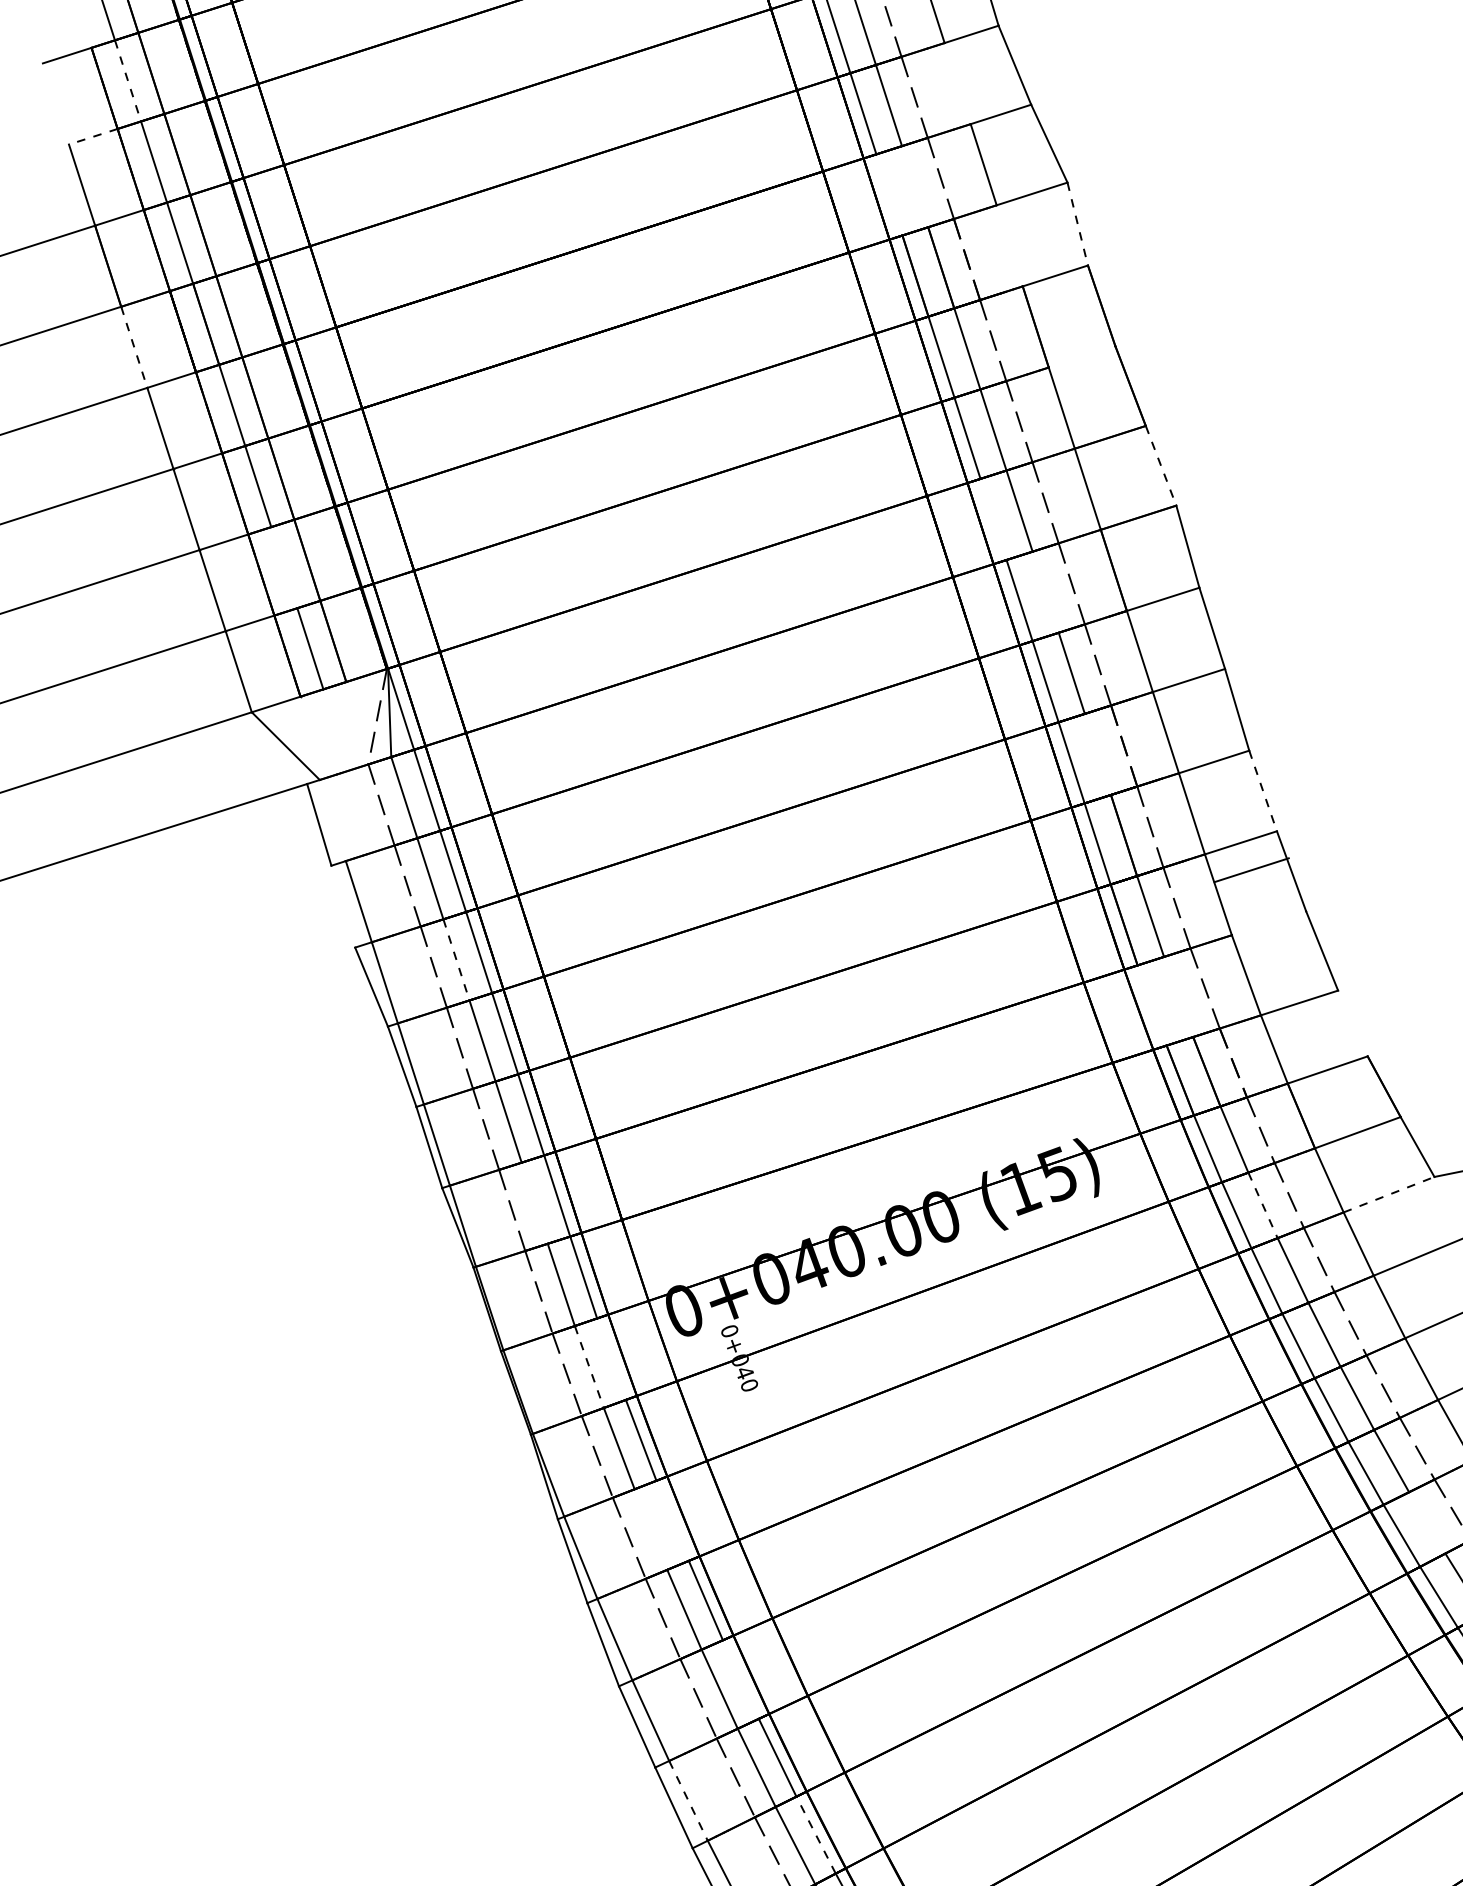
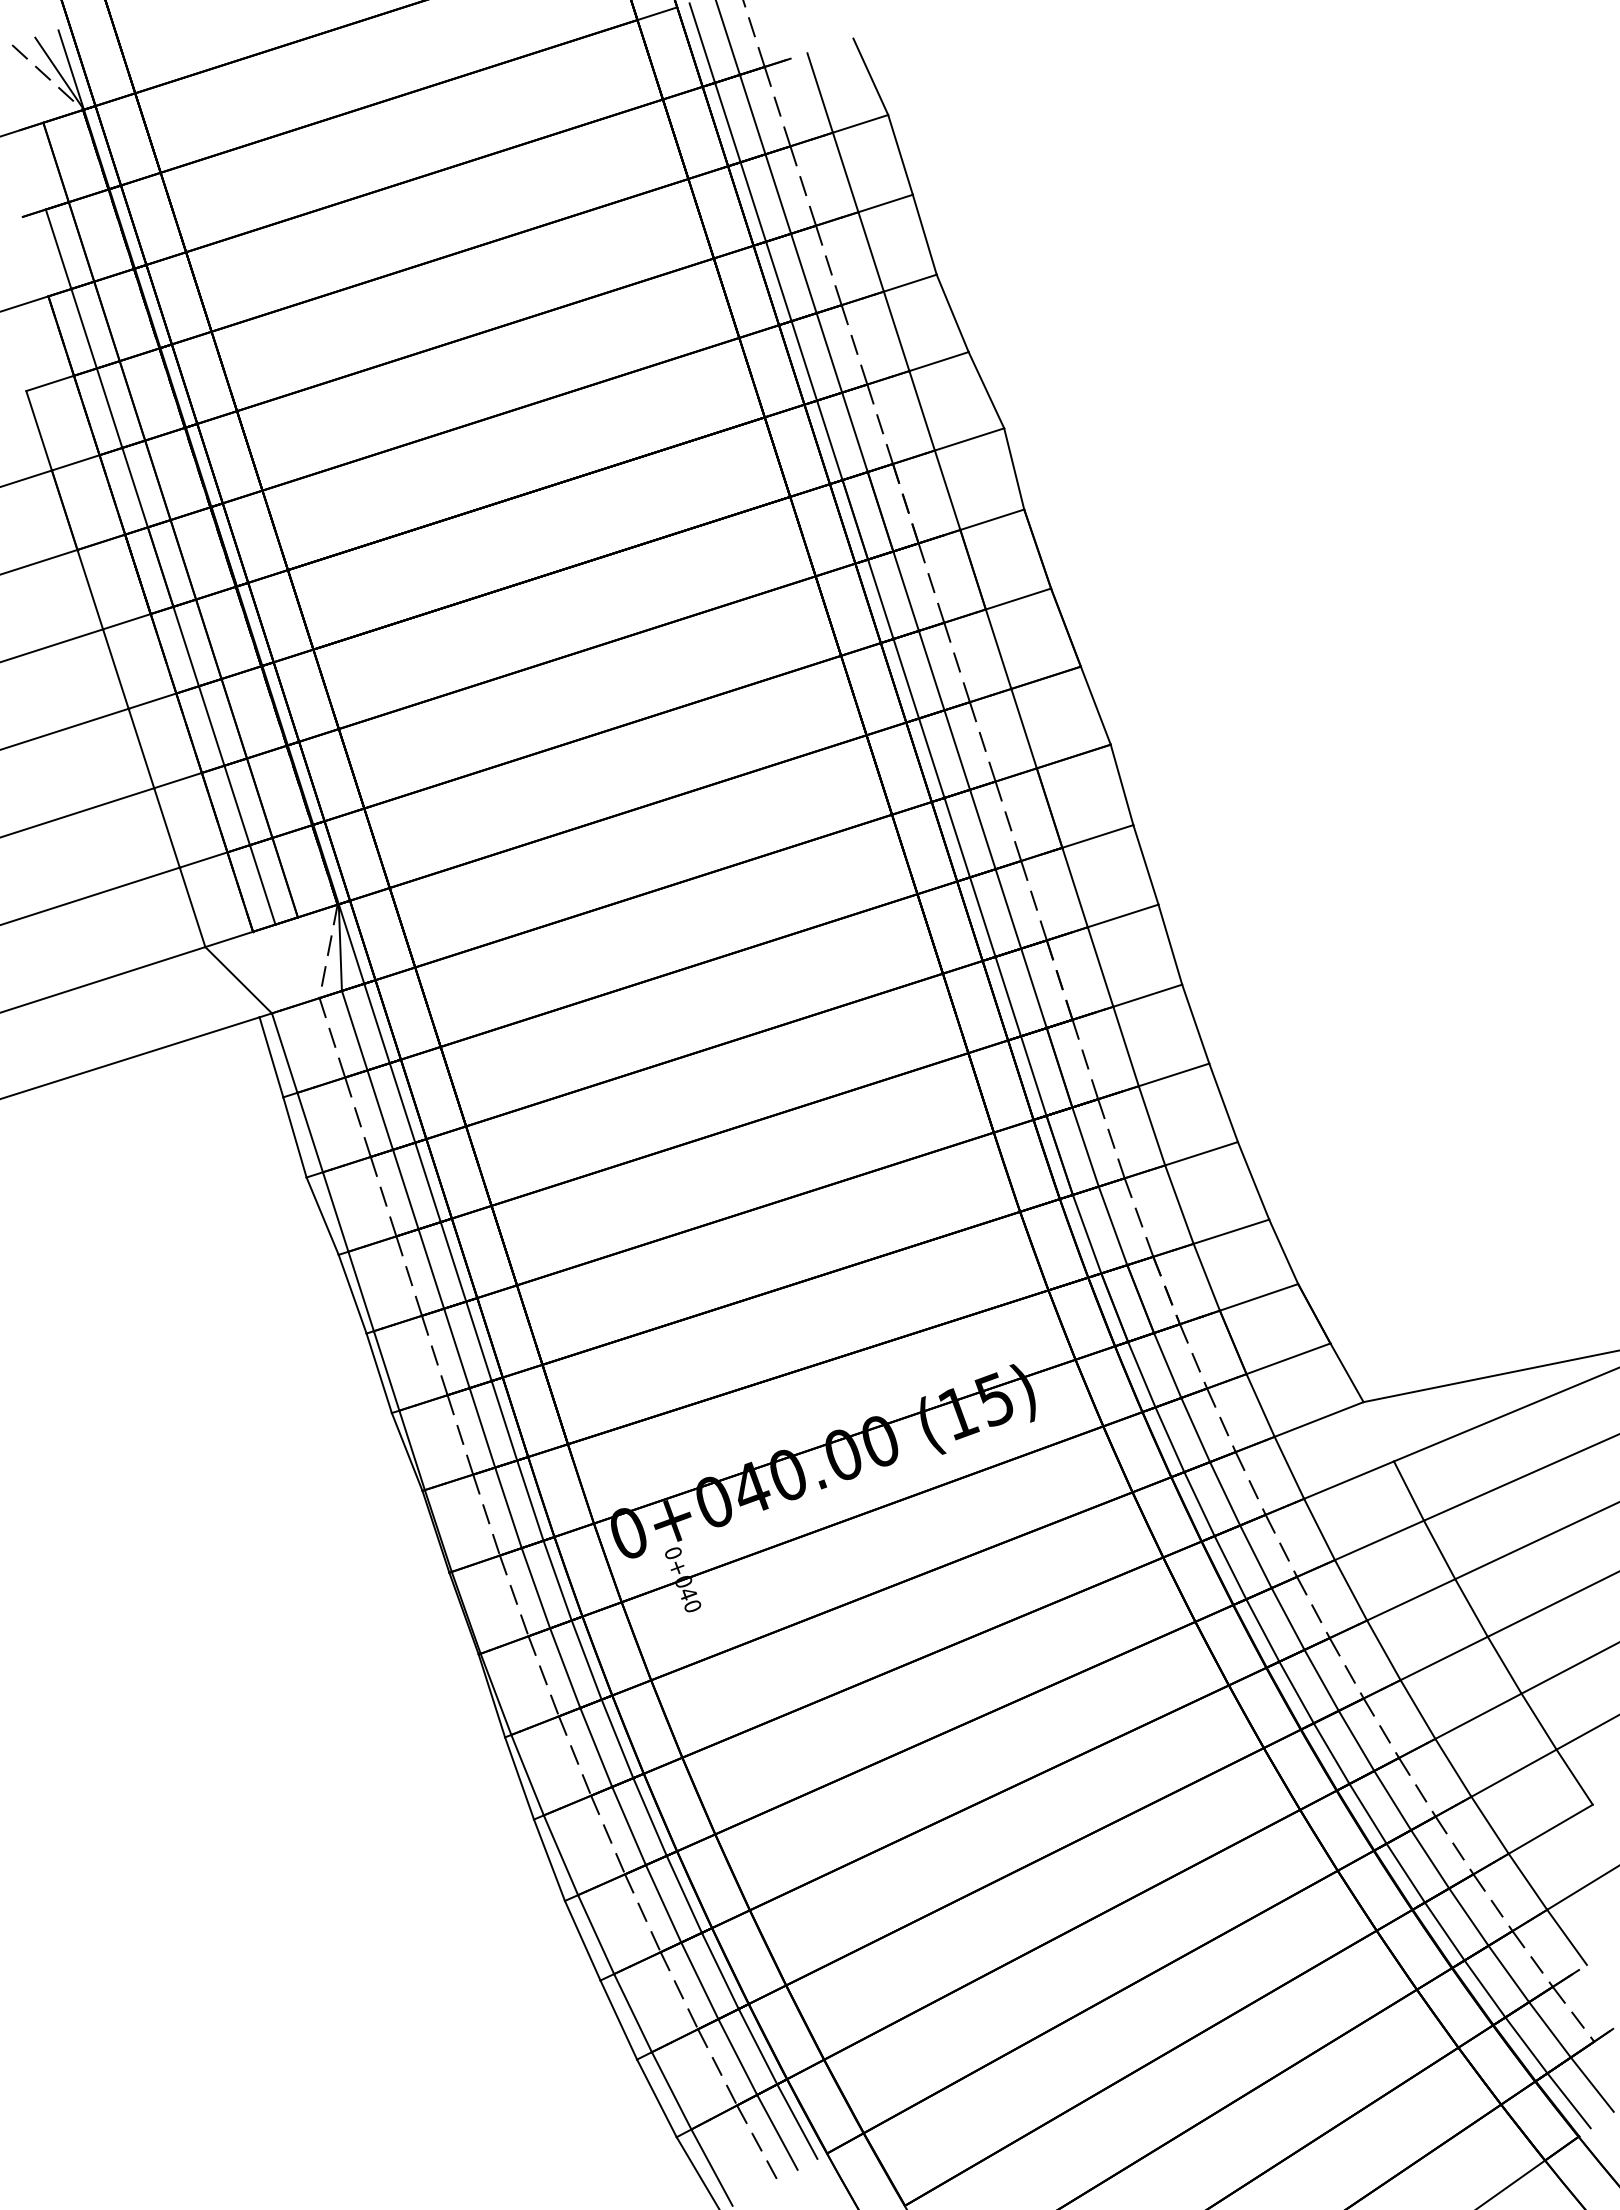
line: (128, 80) -> (84, 328), dashed -> solid
line: (957, 83) -> (896, 331), added
line: (92, 136) -> (49, 383), dashed -> solid
line: (914, 186) -> (854, 432), added
line: (889, 195) -> (829, 440), added
line: (1078, 223) -> (1014, 468), dashed -> solid
line: (1009, 245) -> (947, 489), added
line: (134, 347) -> (90, 589), dashed -> solid
line: (1082, 356) -> (1018, 598), added
line: (1160, 465) -> (1095, 705), dashed -> solid
line: (993, 518) -> (931, 757), added
line: (283, 567) -> (236, 805), added
line: (1045, 592) -> (982, 829), added
line: (1097, 754) -> (1033, 988), added
line: (1262, 791) -> (1195, 1024), dashed -> solid
line: (332, 819) -> (284, 1052), added
line: (1251, 869) -> (1201, 1153), moved
line: (342, 906) -> (294, 1137), added
line: (456, 959) -> (405, 1189), dashed -> solid
line: (1178, 996) -> (1112, 1225), added
line: (1151, 1004) -> (1086, 1233), added
line: (1352, 1023) -> (1283, 1251), added
line: (1389, 1194) -> (1319, 1419), dashed -> solid
line: (534, 1202) -> (482, 1427), added
line: (1262, 1205) -> (1195, 1430), dashed -> solid
line: (611, 1359) -> (557, 1580), added
line: (588, 1367) -> (535, 1588), dashed -> solid
line: (672, 1520) -> (617, 1738), added
line: (1427, 1522) -> (1356, 1740), added
line: (651, 1529) -> (596, 1747), added
line: (740, 1678) -> (683, 1893), added
line: (688, 1801) -> (633, 2013), dashed -> solid
line: (815, 1834) -> (757, 2046), dashed -> solid

